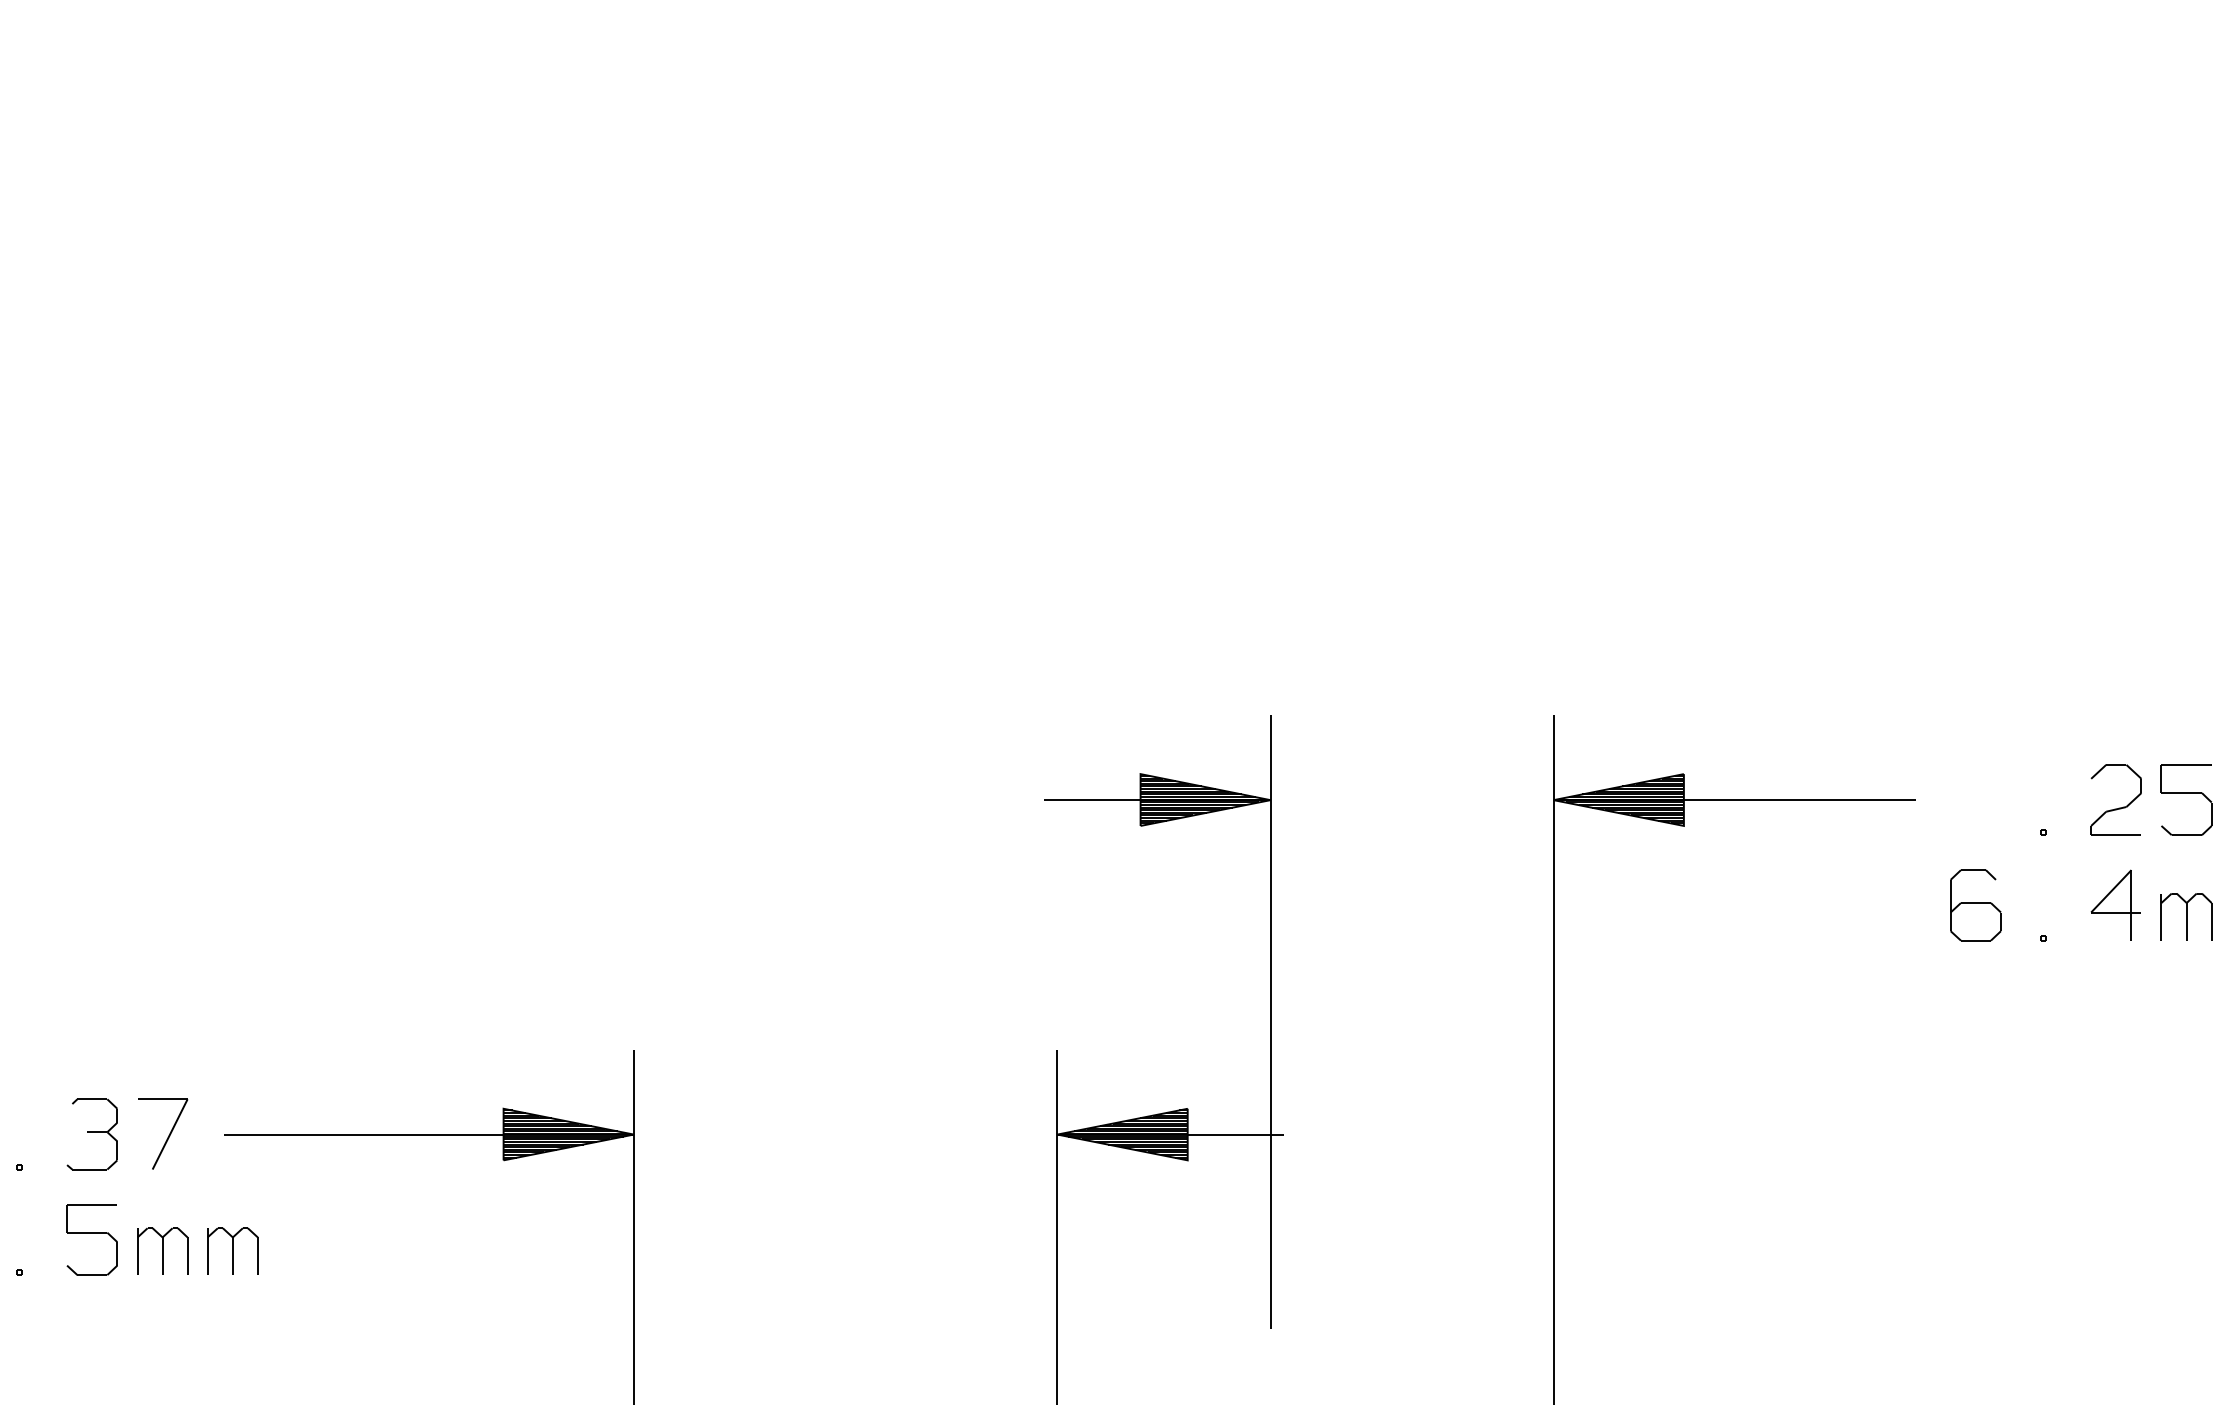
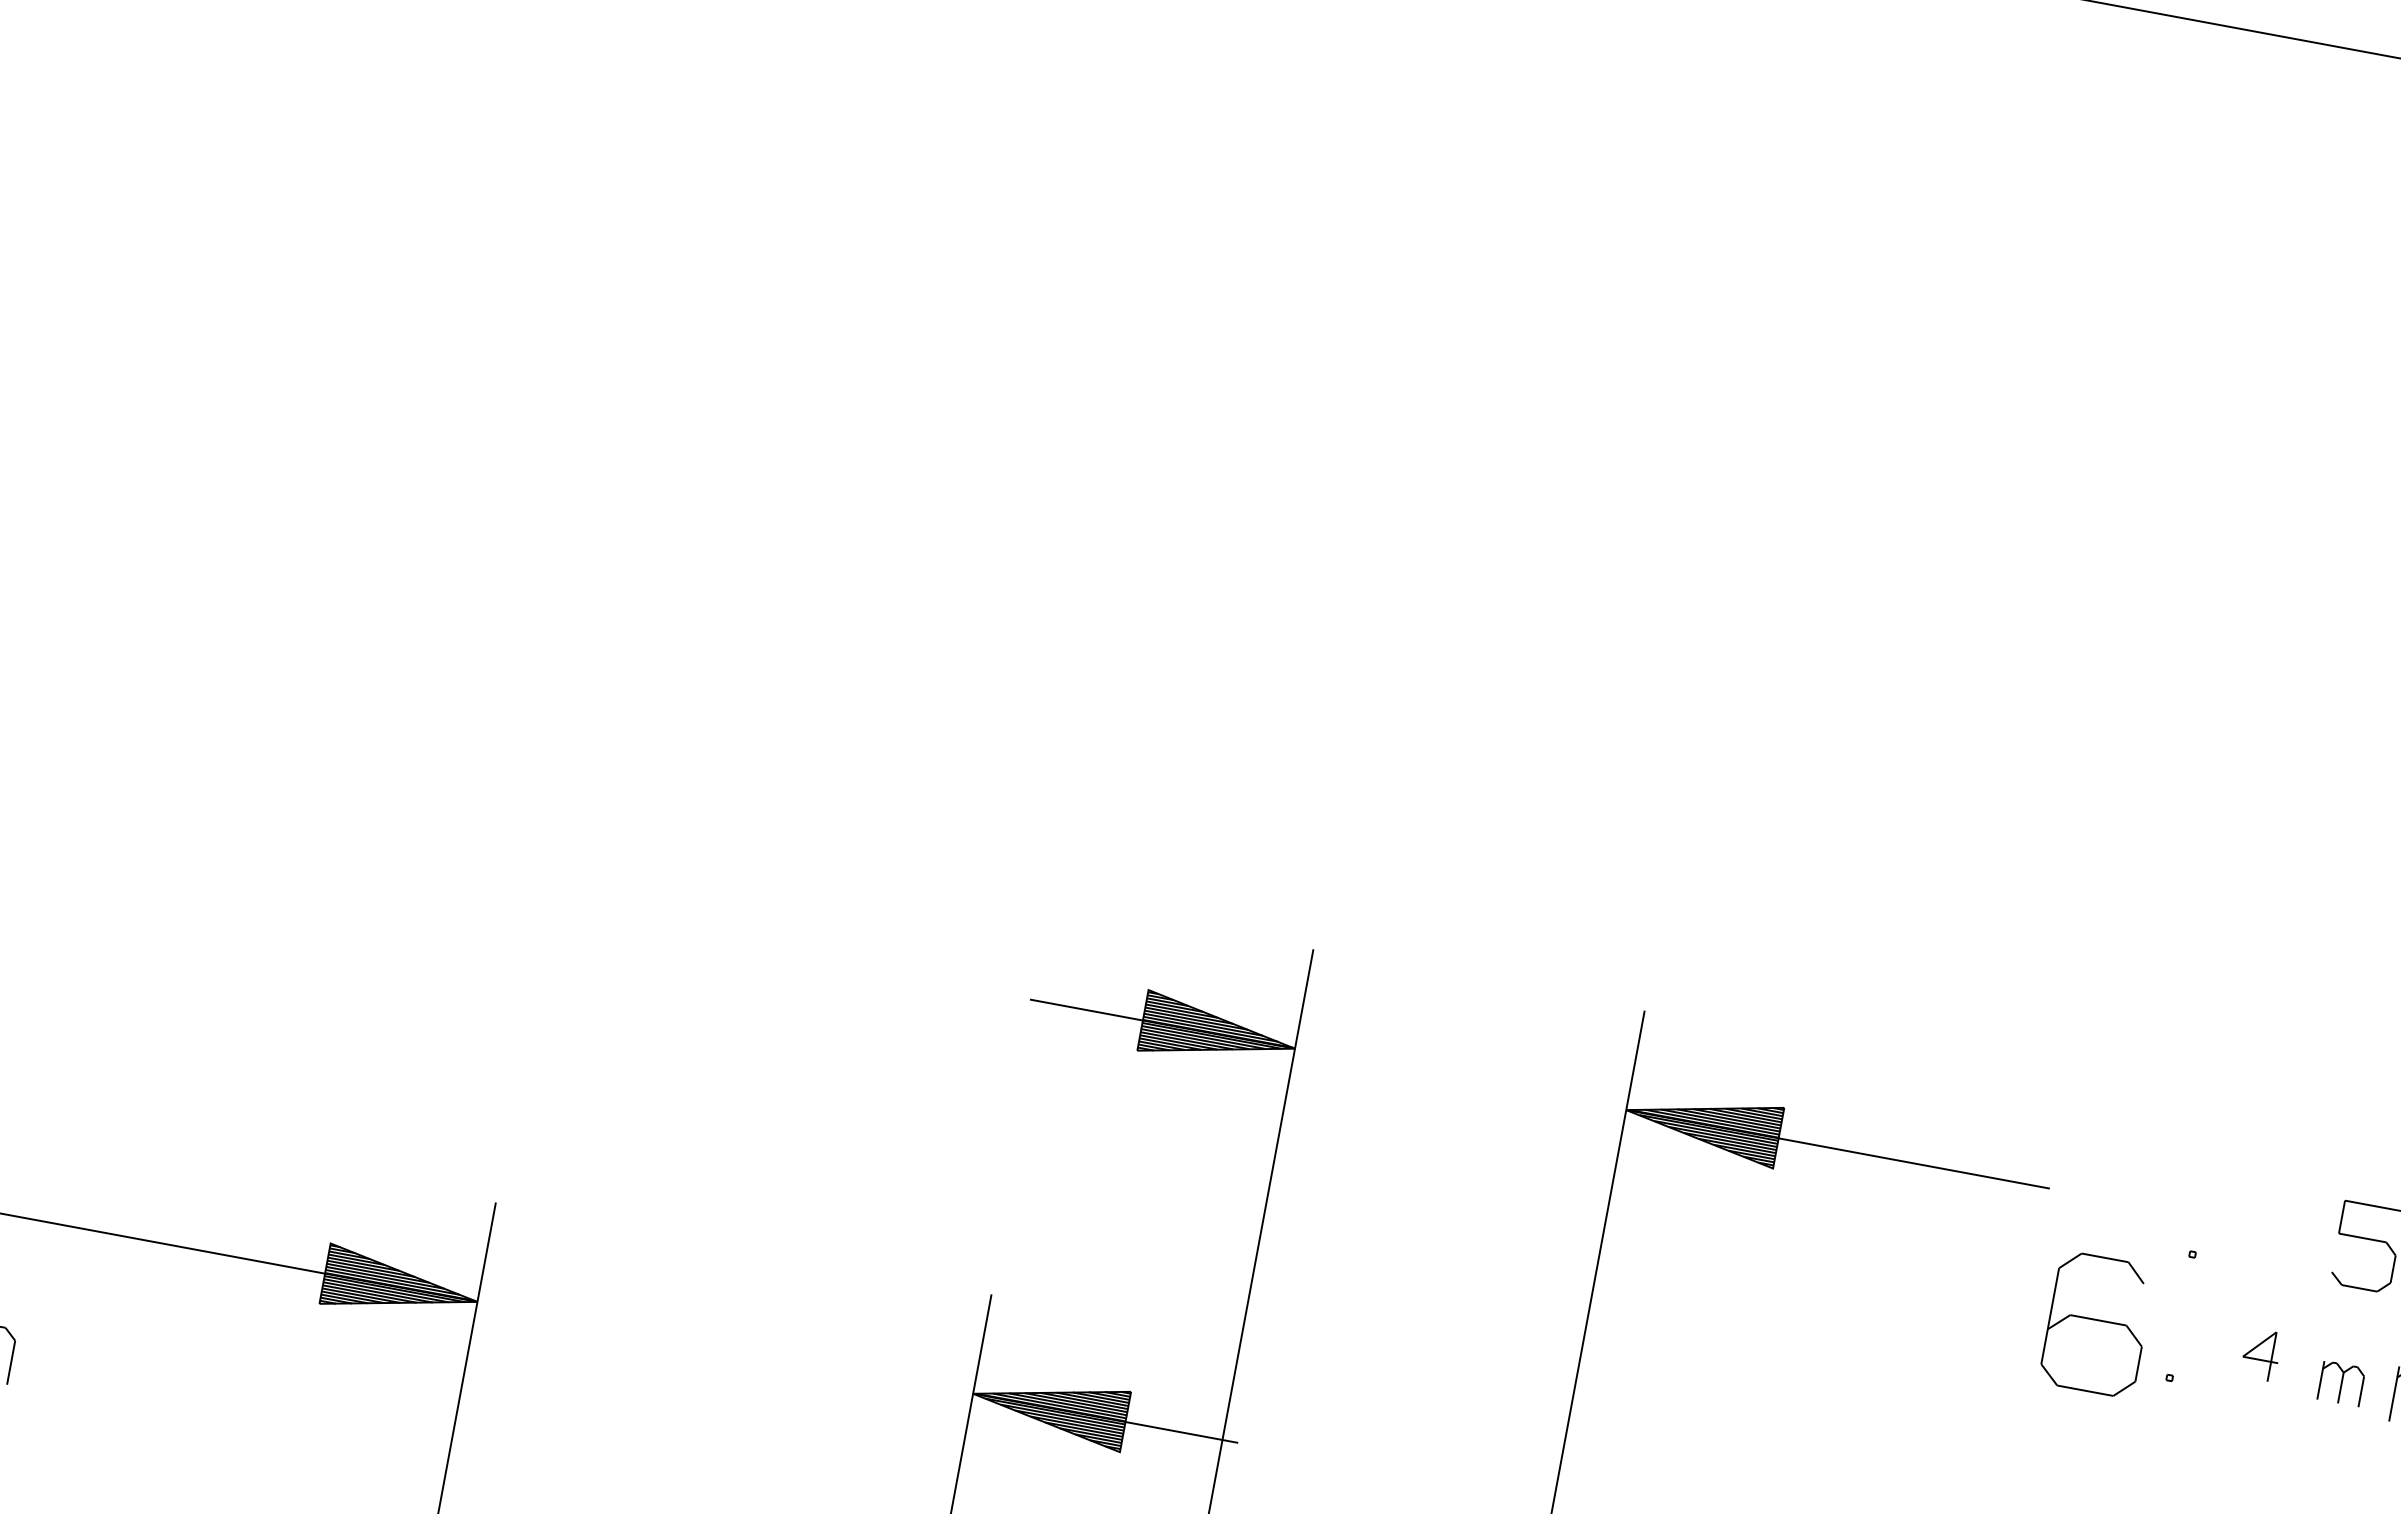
part: (2118, 807) -> (2285, 1241), removed
part: (2115, 904) -> (2261, 1354), size x0.6
part: (1975, 905) -> (2096, 1324), size x1.6
part: (2186, 916) -> (2341, 1383), size x0.7

